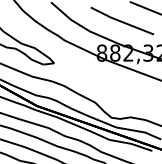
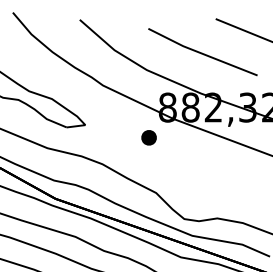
part: (90, 70) -> (147, 137), added

